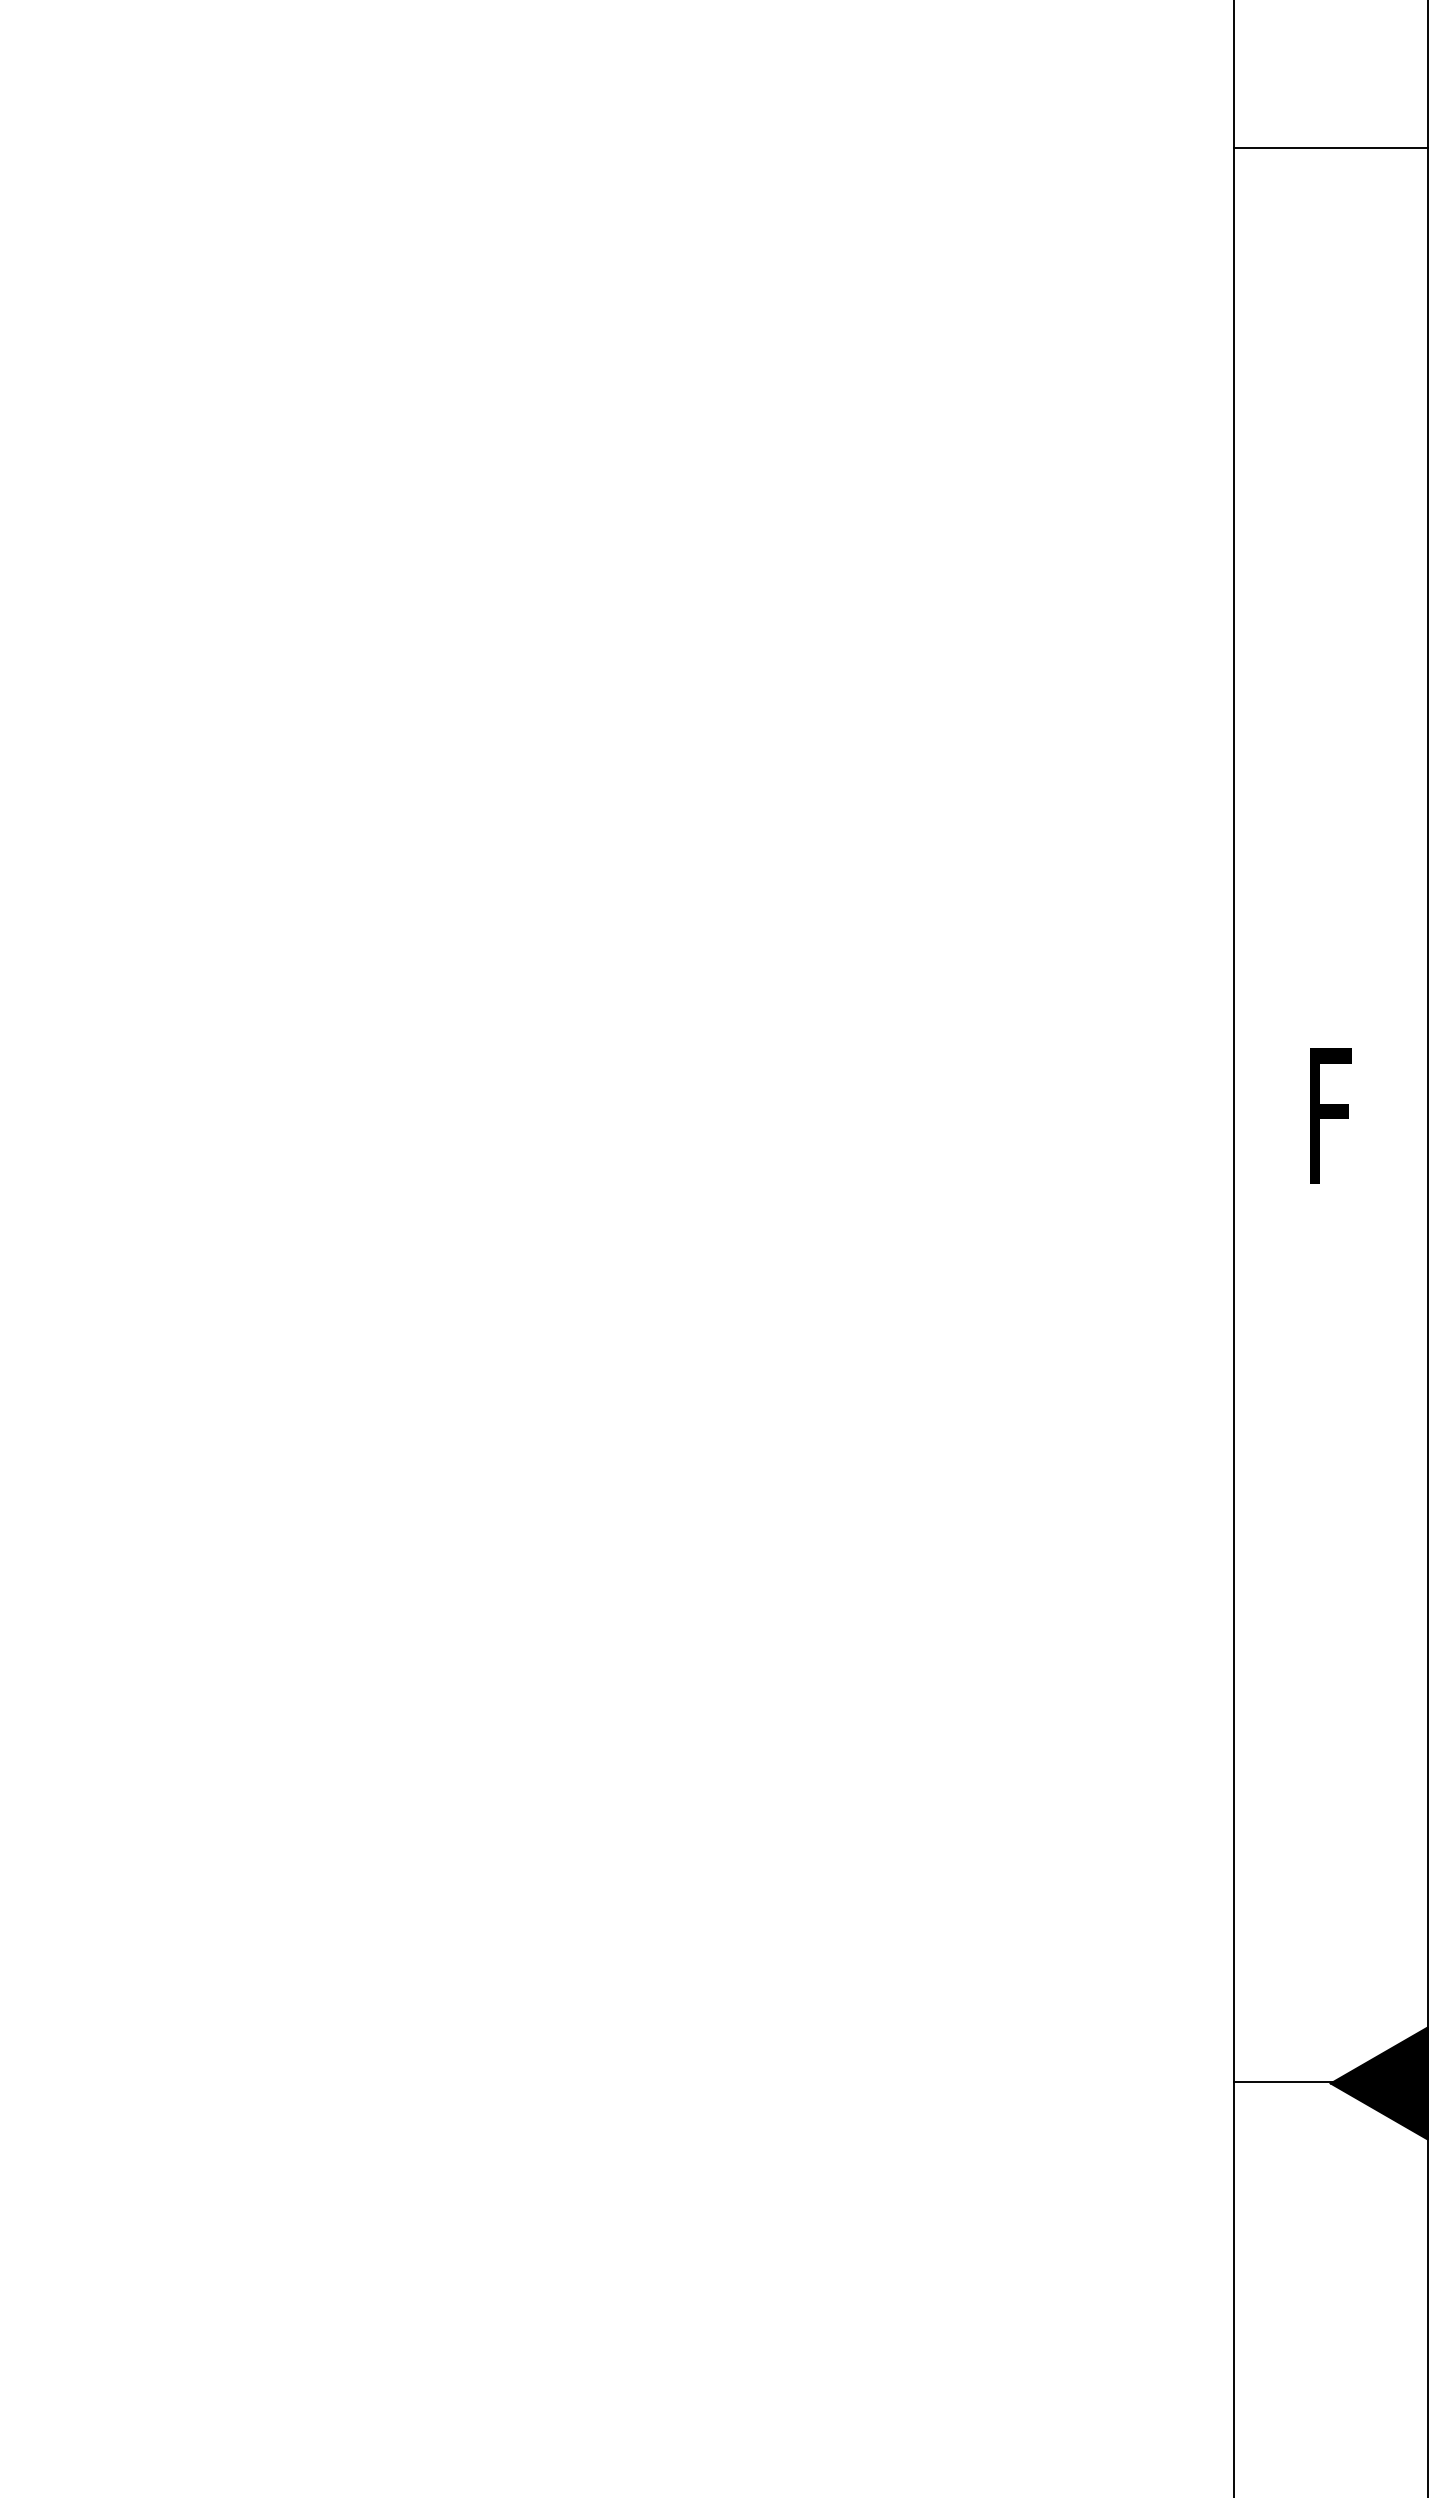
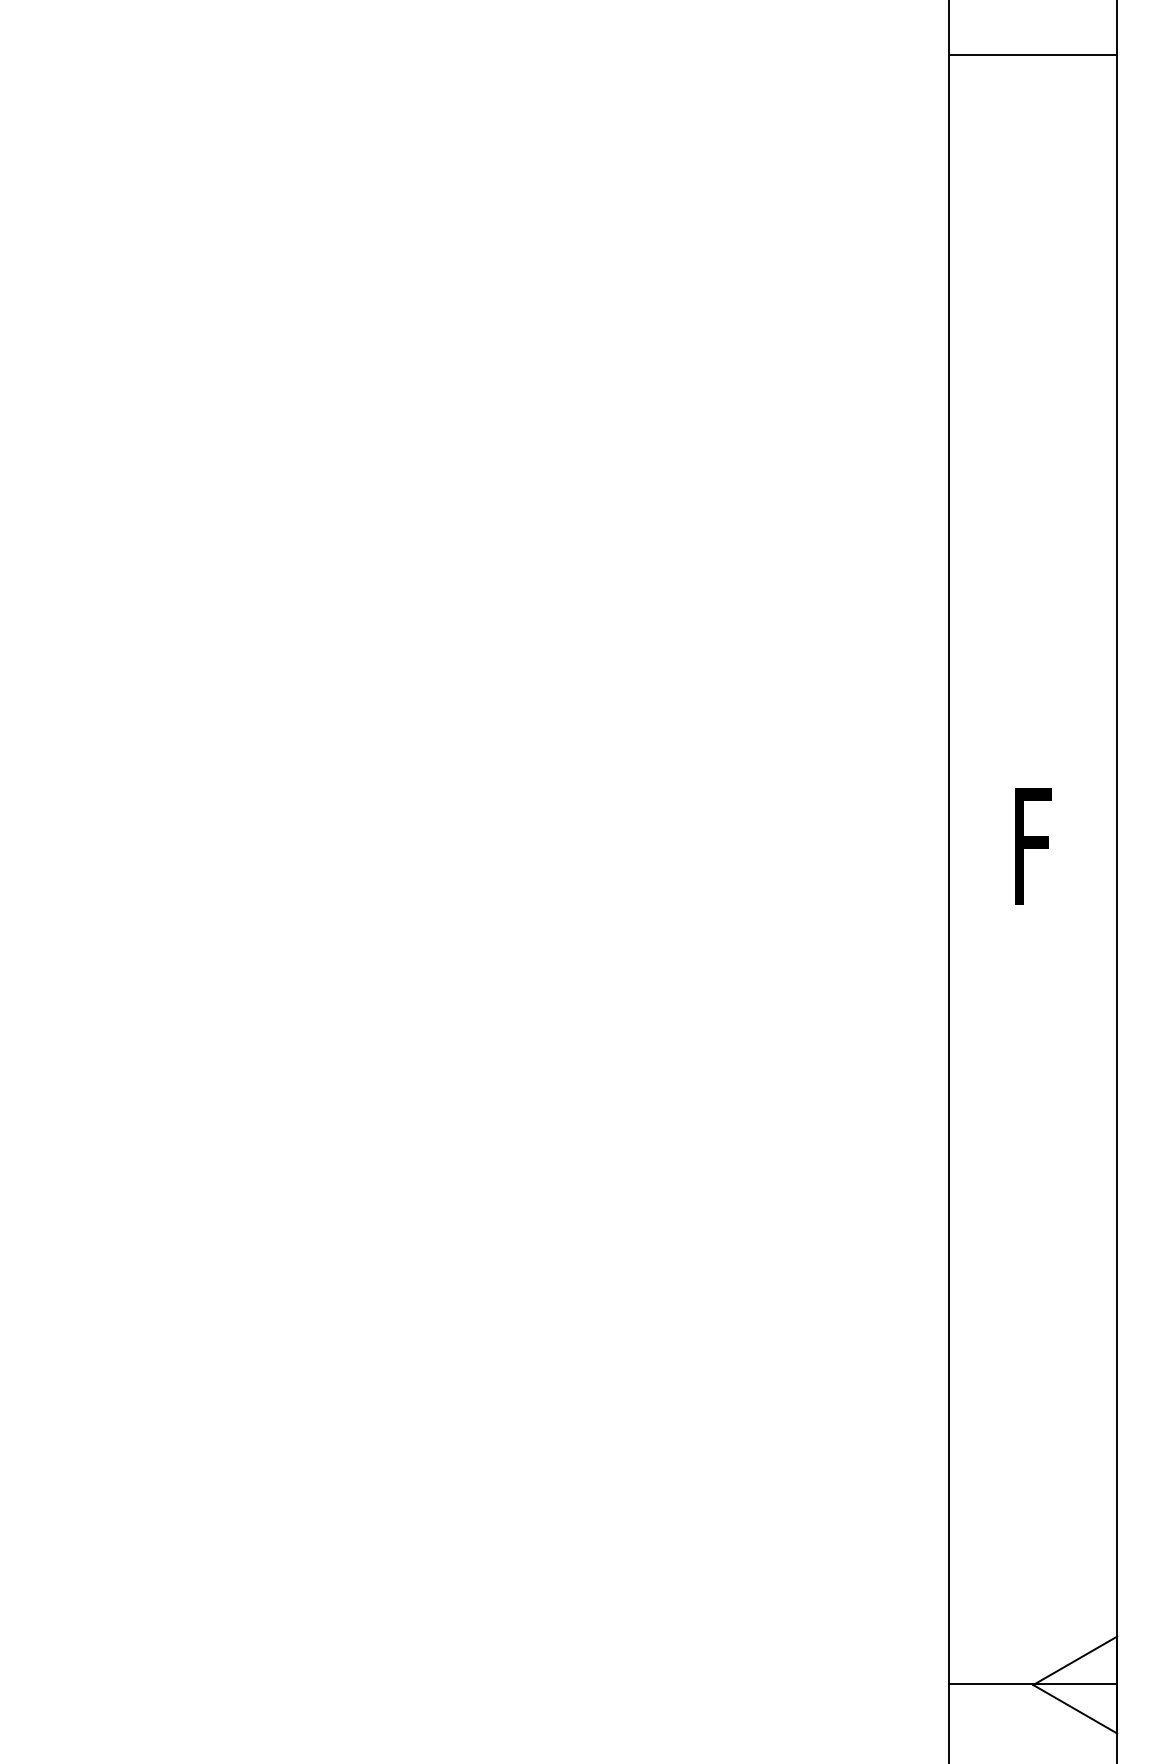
line: (1330, 147) -> (1033, 55), moved
fill: (1378, 2083) -> (1074, 1685), removed

